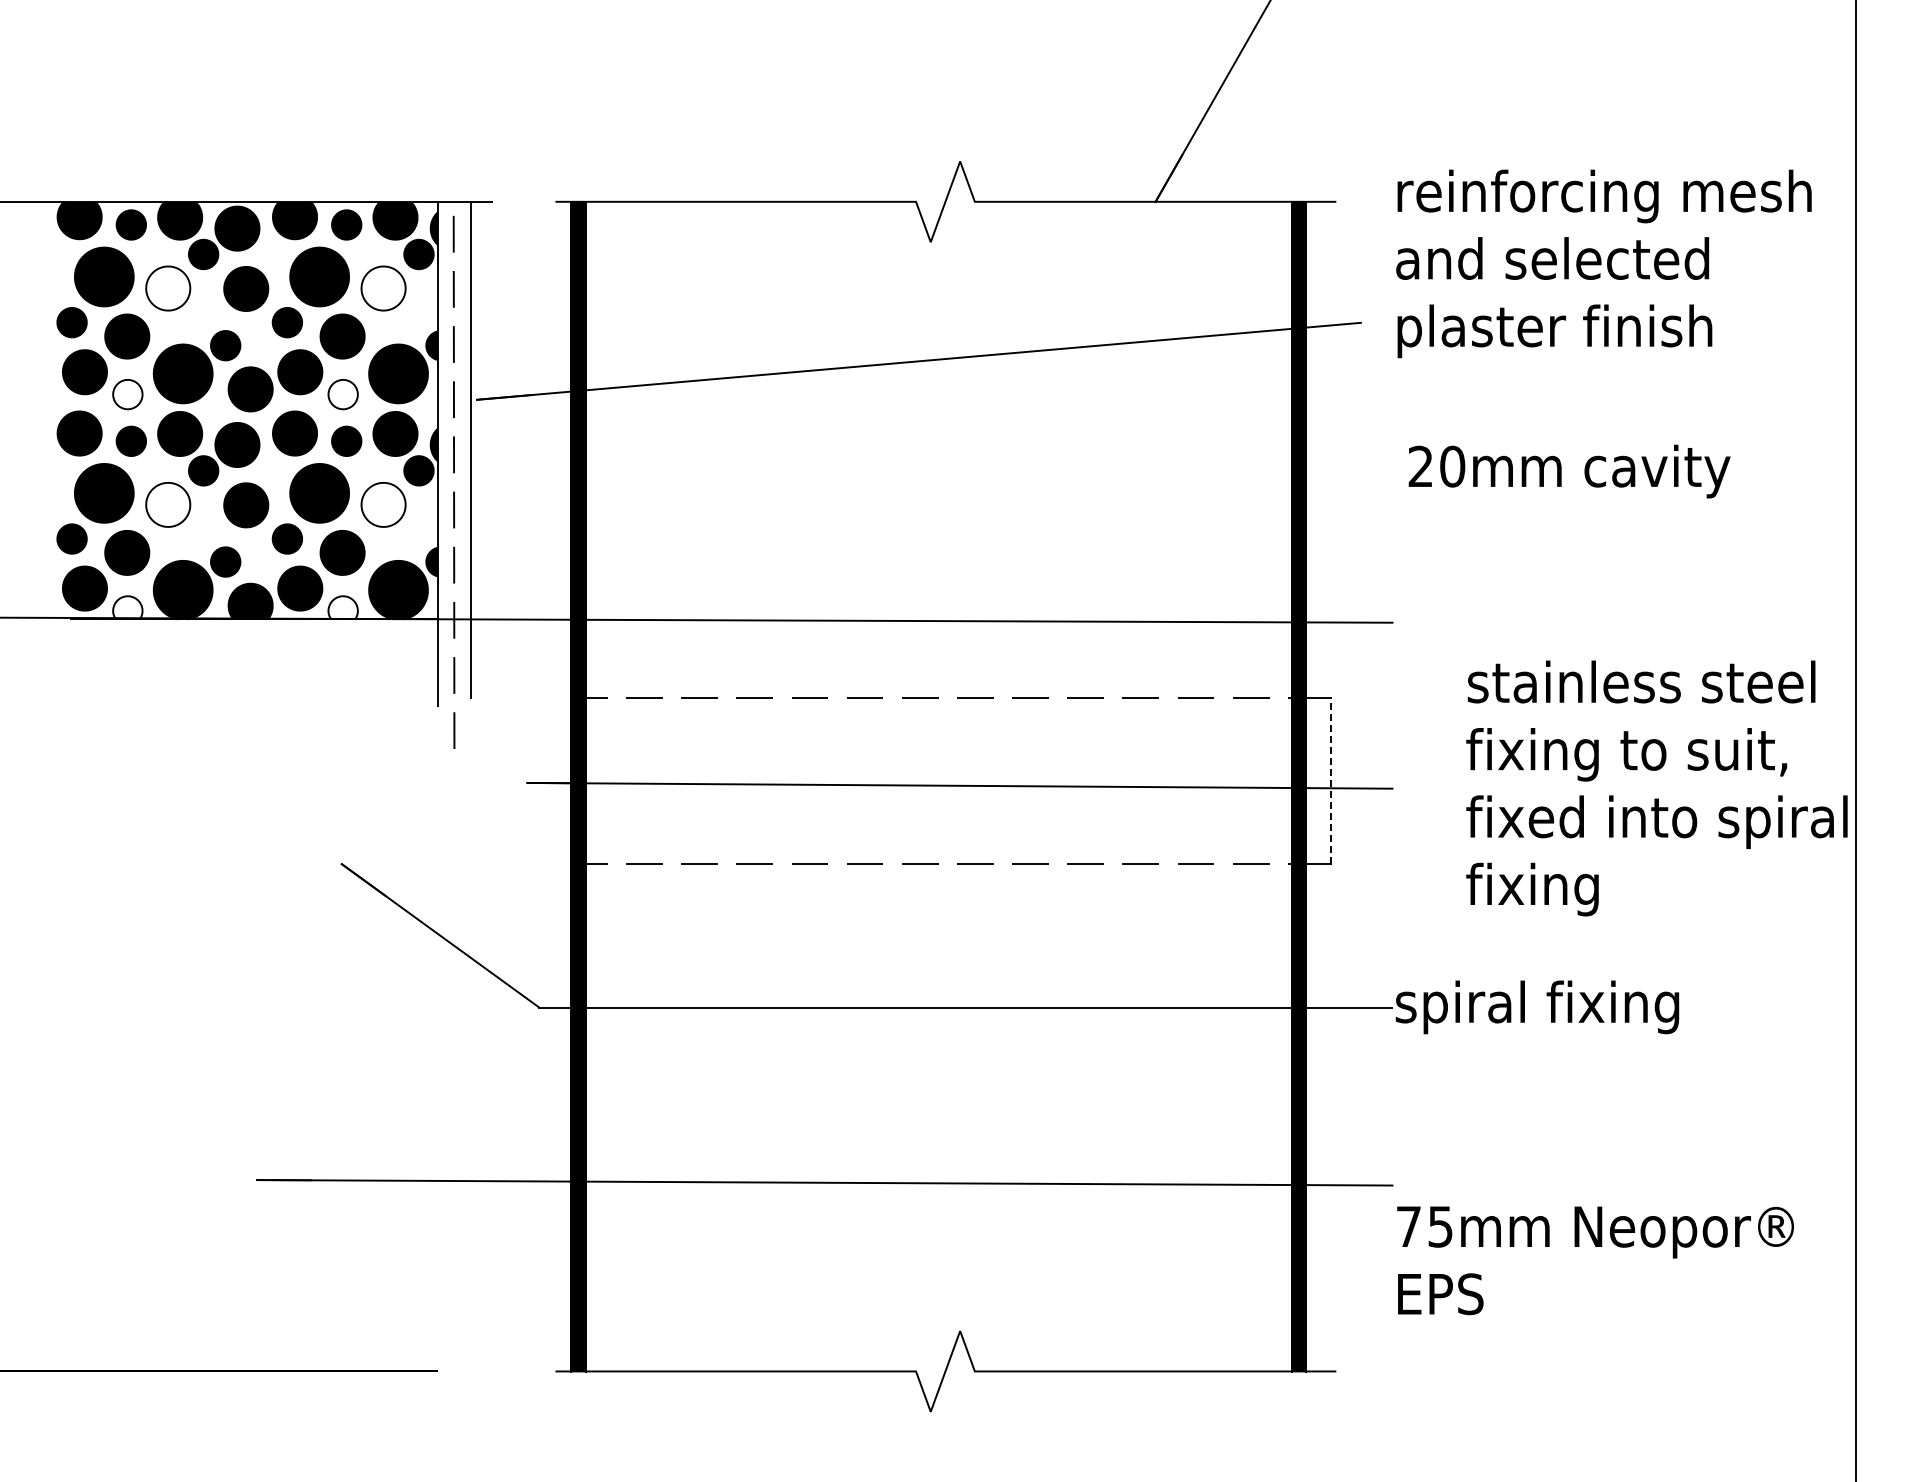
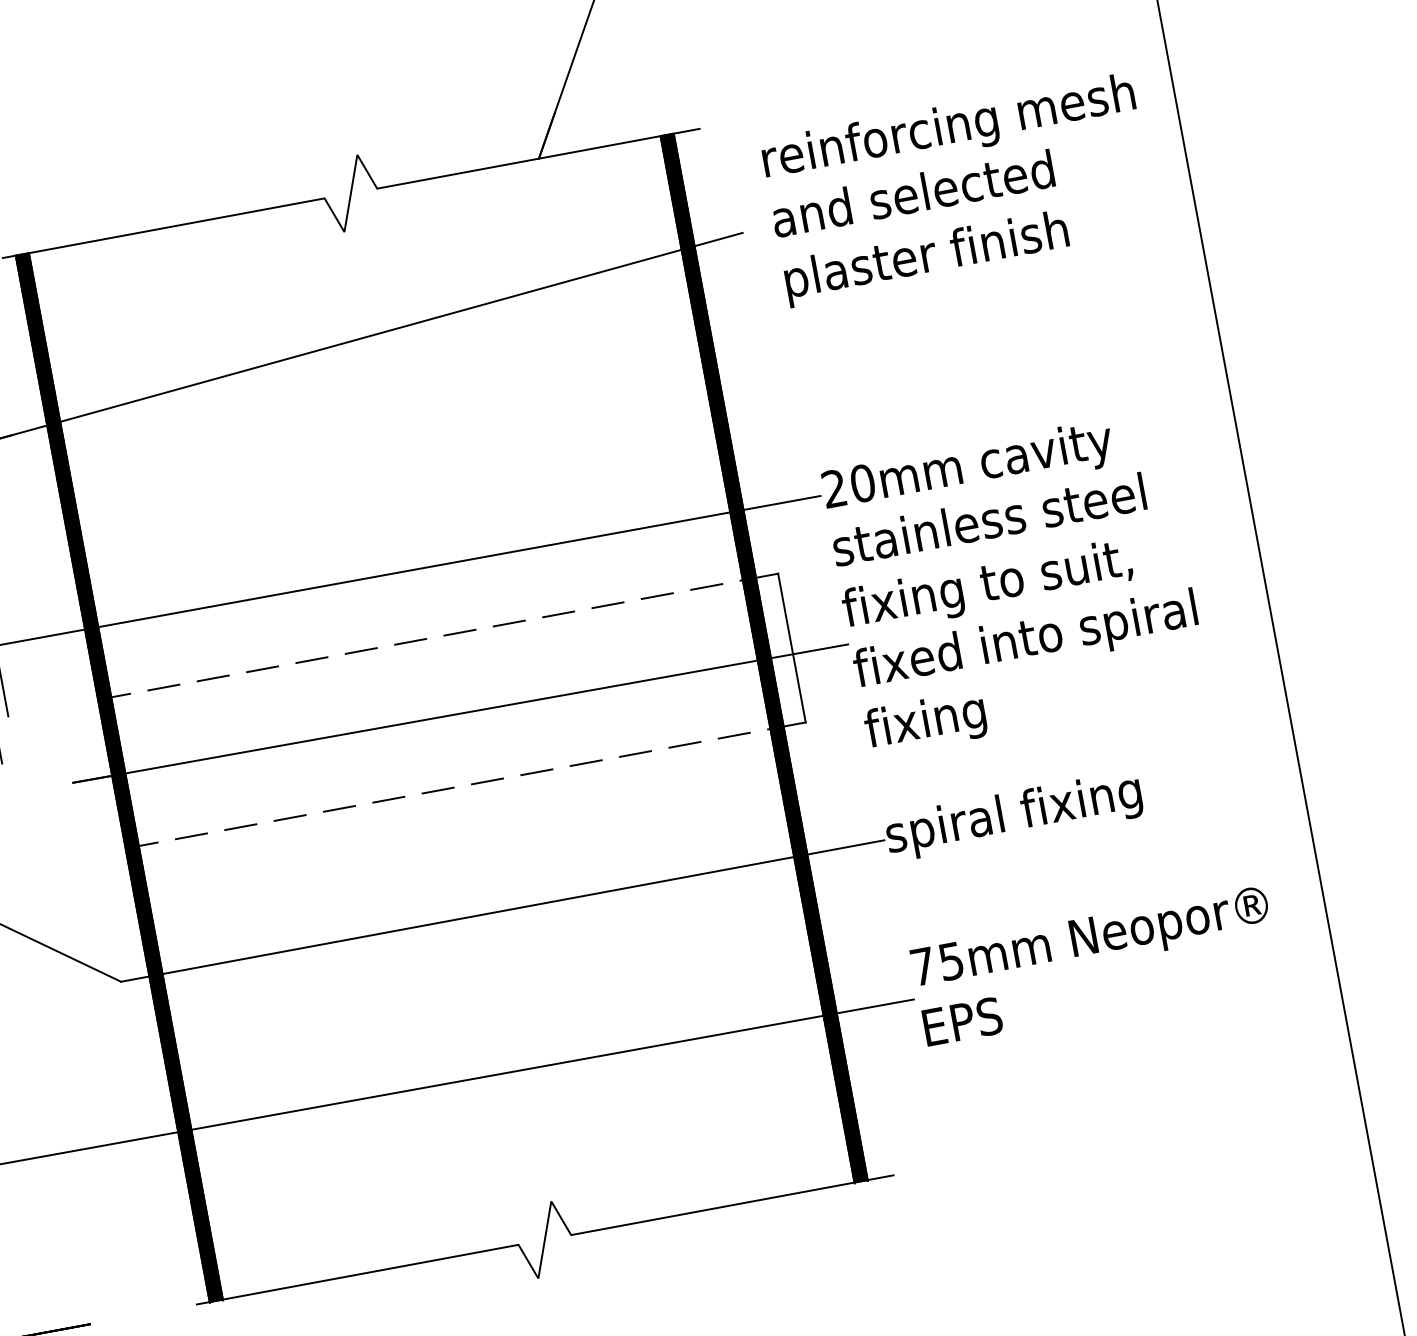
text: (1603, 263) -> (959, 189), moved
text: (1569, 471) -> (968, 468), moved
line: (1331, 780) -> (792, 647), dashed -> solid
text: (1656, 788) -> (1019, 612), moved
text: (1595, 1260) -> (1095, 965), moved

